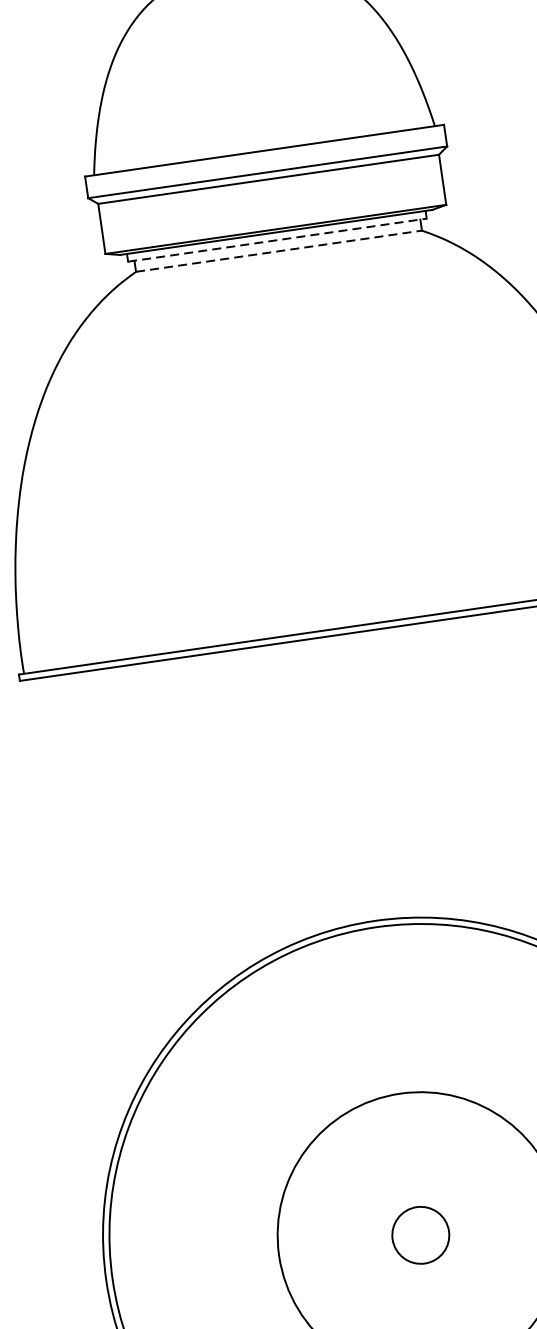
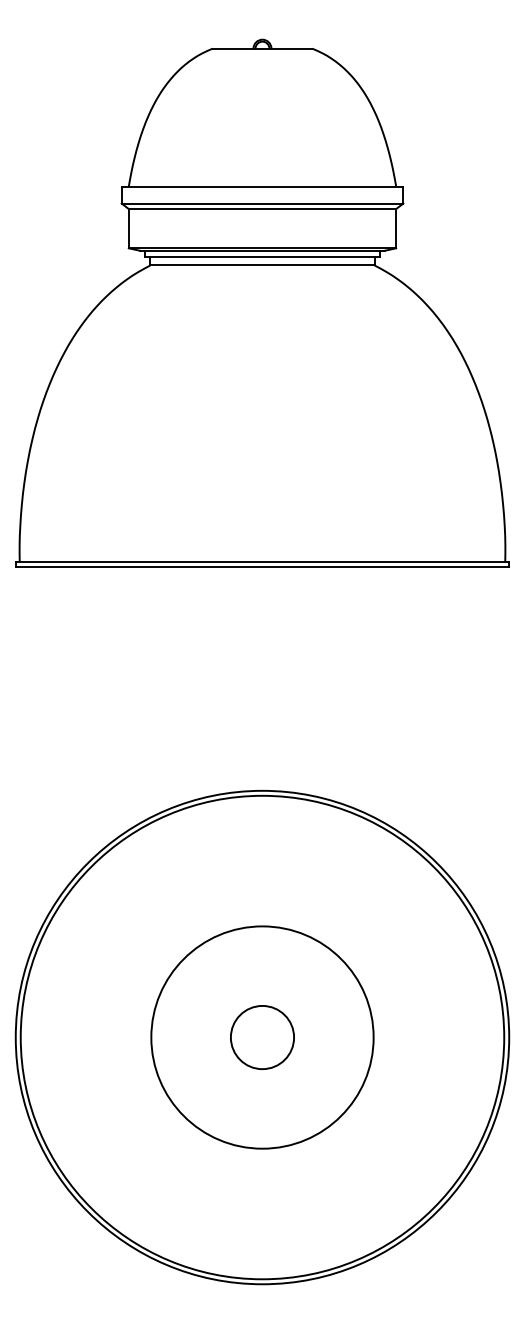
line: (277, 239) -> (262, 256), dashed -> solid
line: (279, 251) -> (262, 265), dashed -> solid
circle: (420, 1235) -> (262, 1037), size x1.43

